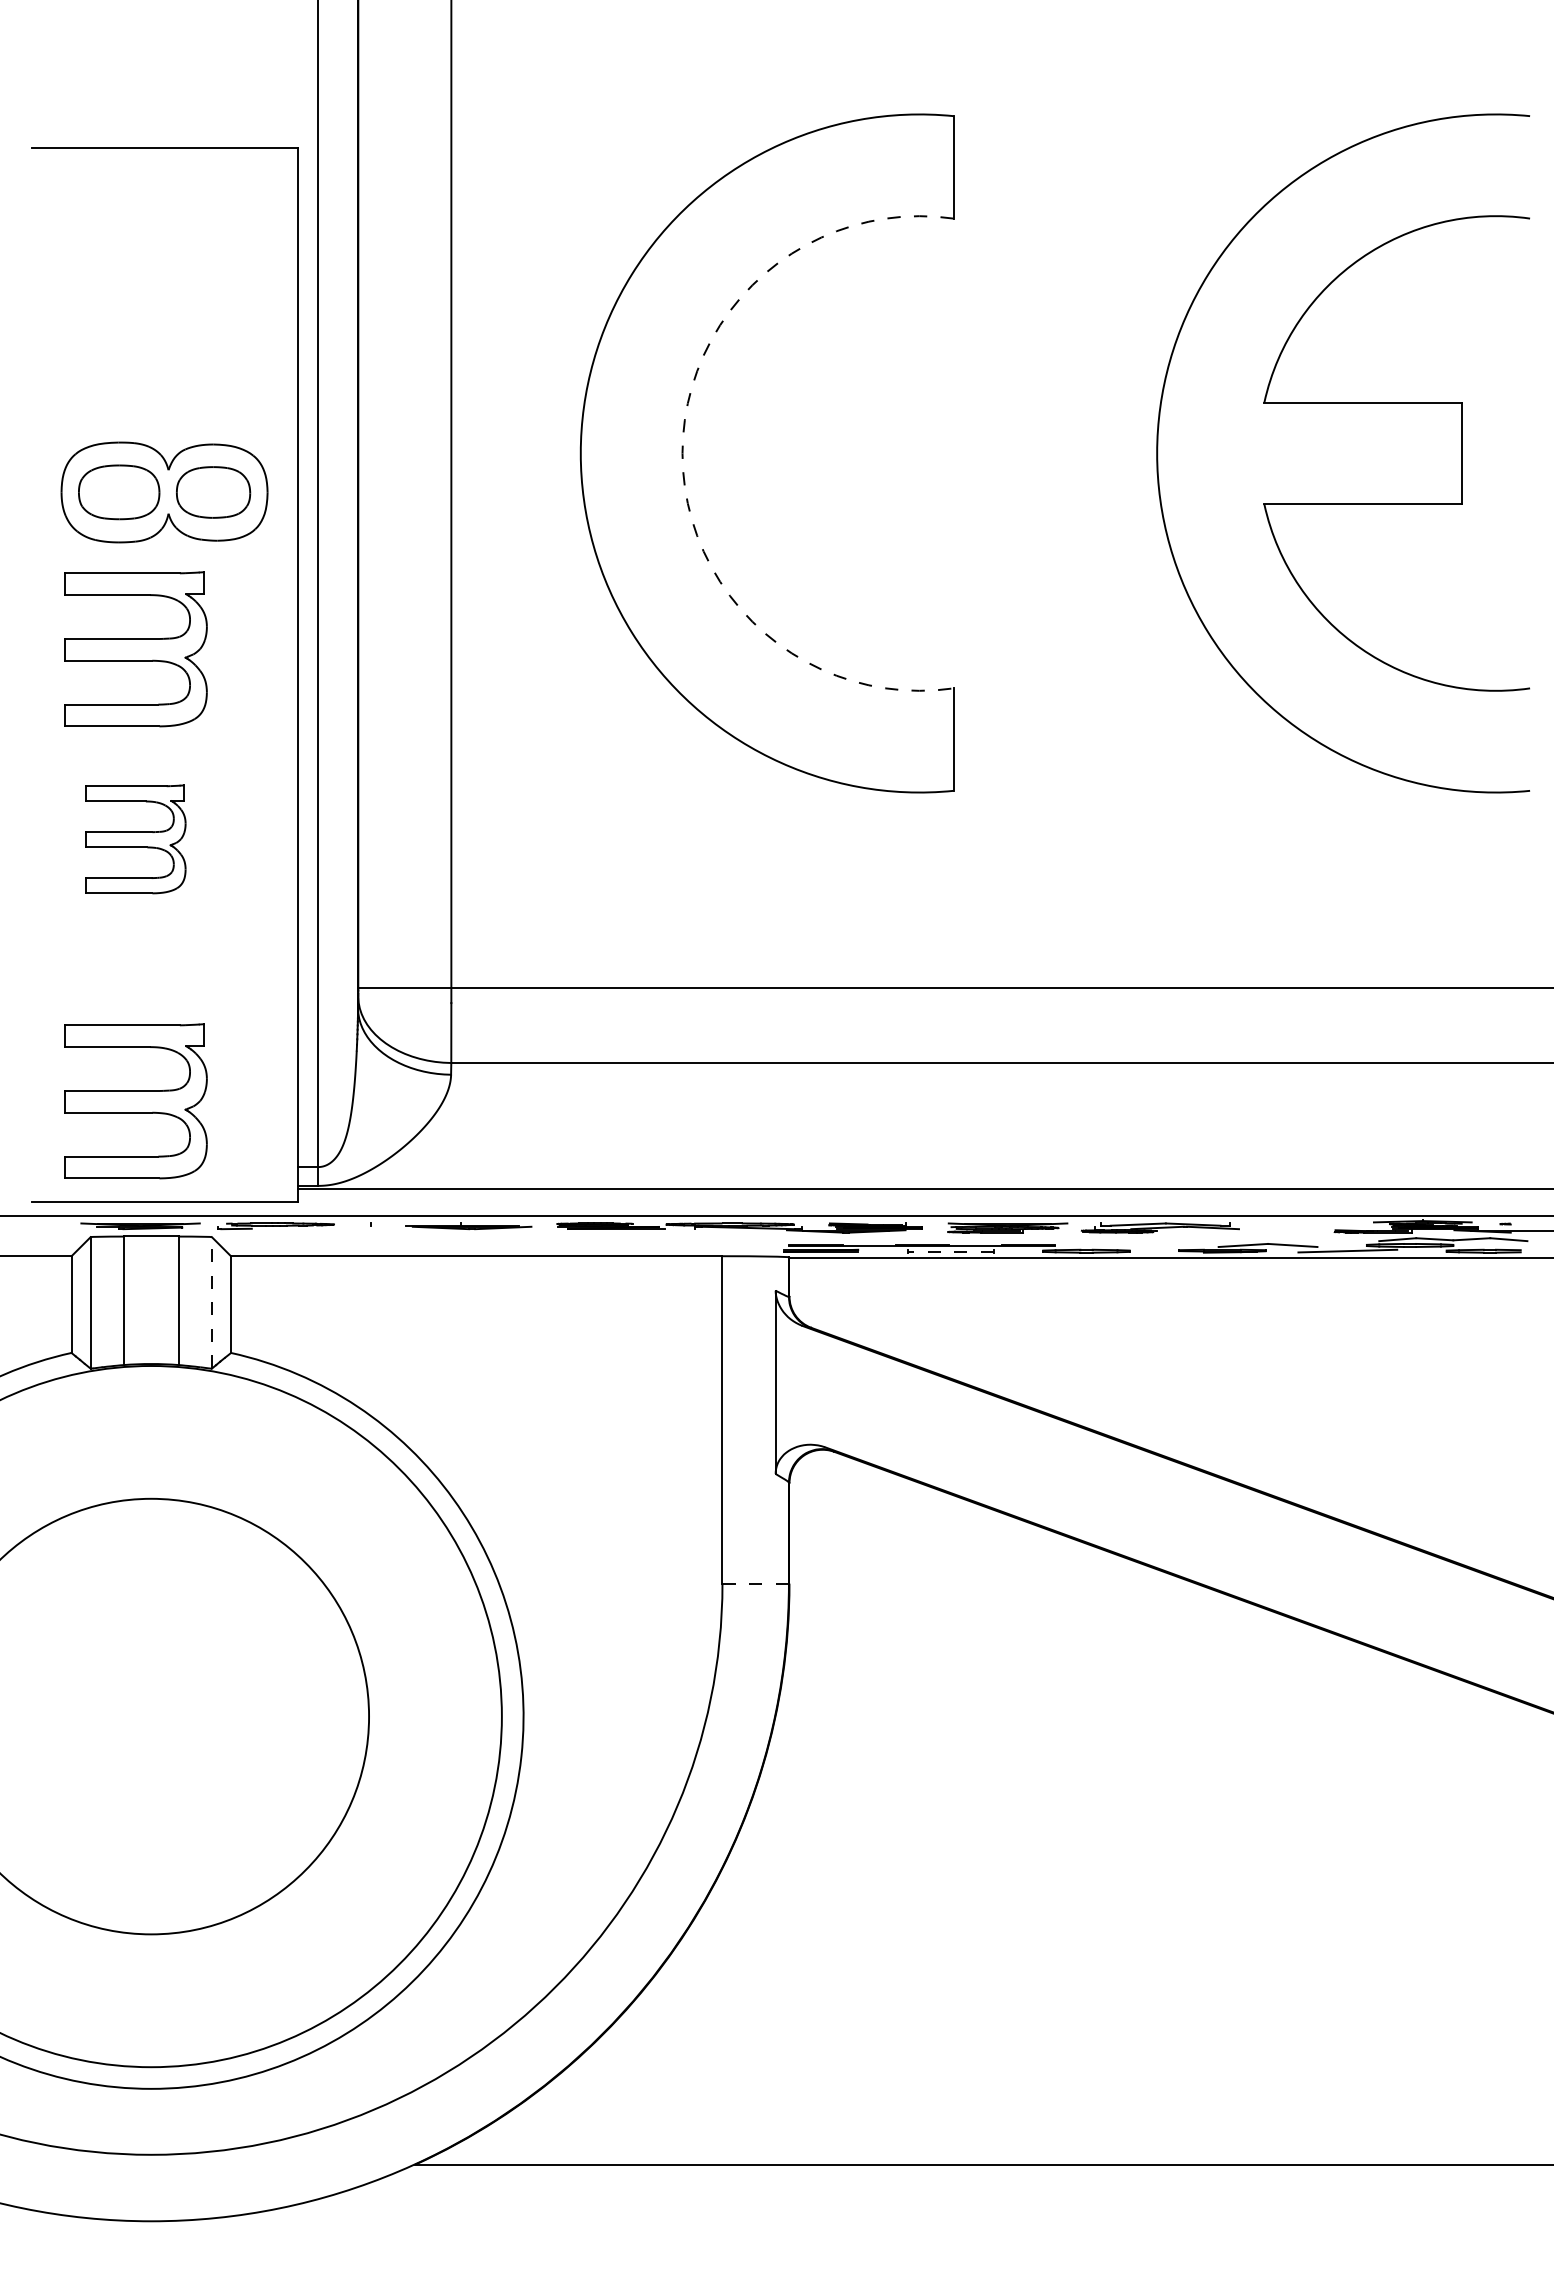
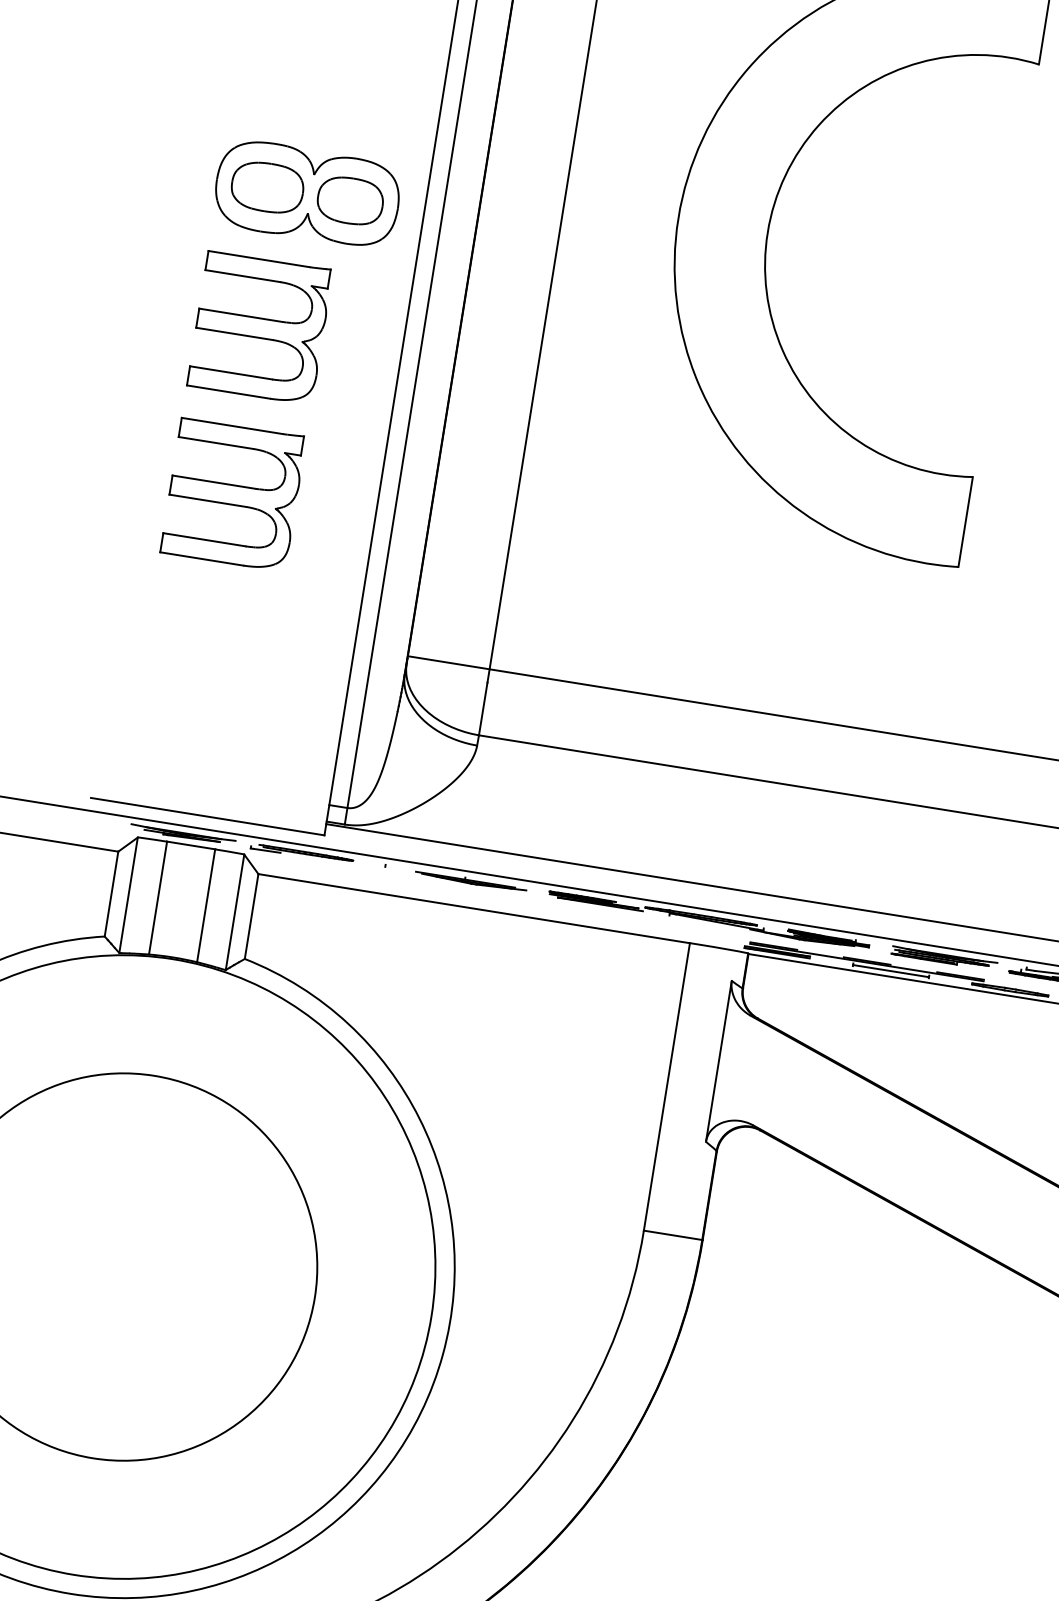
arc: (682, 453) -> (767, 232), dashed -> solid
part: (135, 839) -> (233, 494), size x1.43
part: (135, 1101) -> (196, 724), removed
line: (950, 1251) -> (890, 971), dashed -> solid
line: (211, 1302) -> (234, 911), dashed -> solid
line: (755, 1583) -> (672, 1235), dashed -> solid

